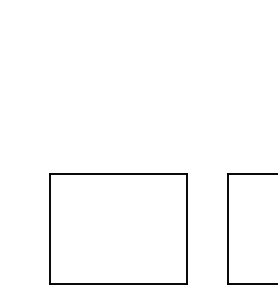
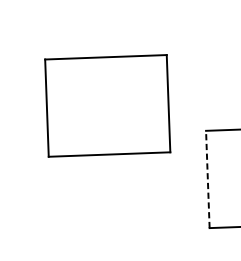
part: (118, 228) -> (107, 105), moved
line: (227, 229) -> (207, 179), solid -> dashed

